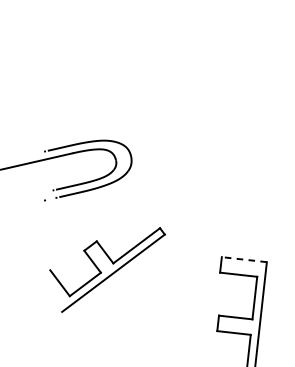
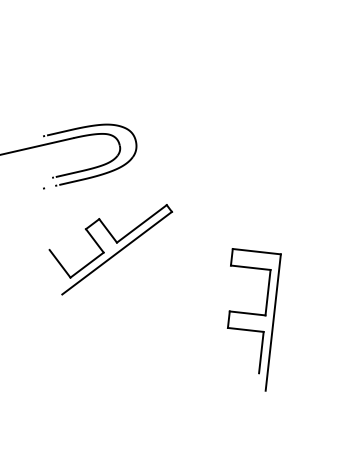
line: (244, 259) -> (256, 251), dashed -> solid
part: (107, 269) -> (110, 249), moved

